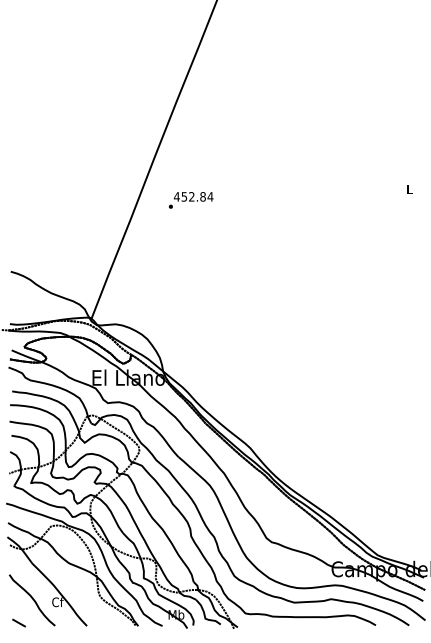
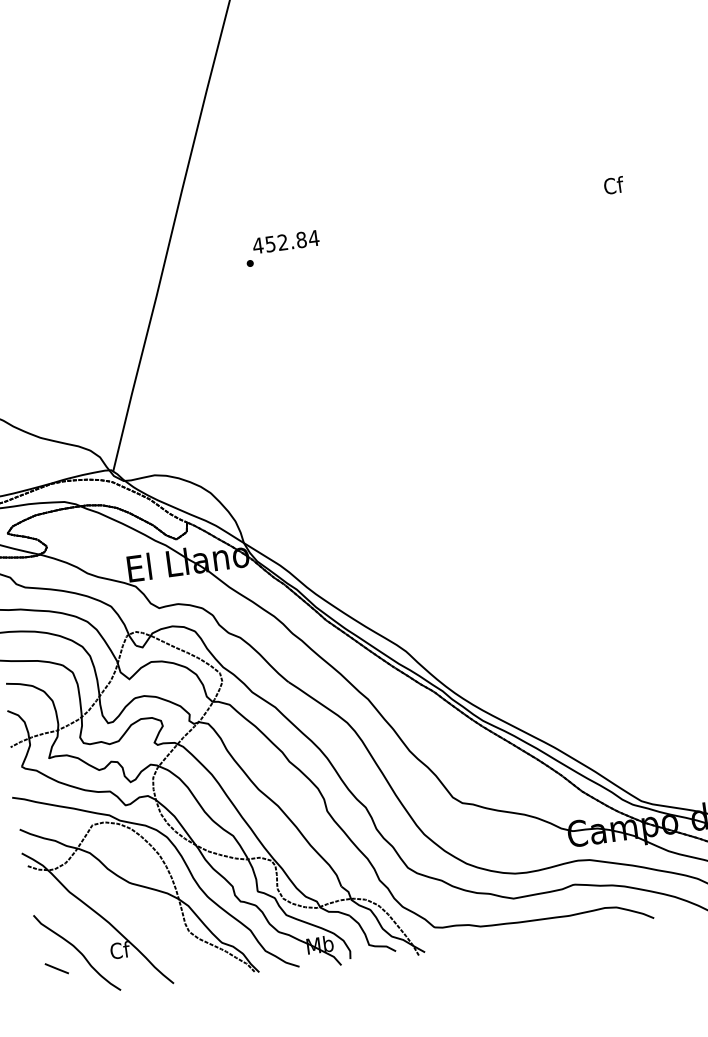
text: (409, 189) -> (613, 185), L -> Cf
text: (191, 200) -> (283, 248), moved
line: (18, 622) -> (55, 967), moved

